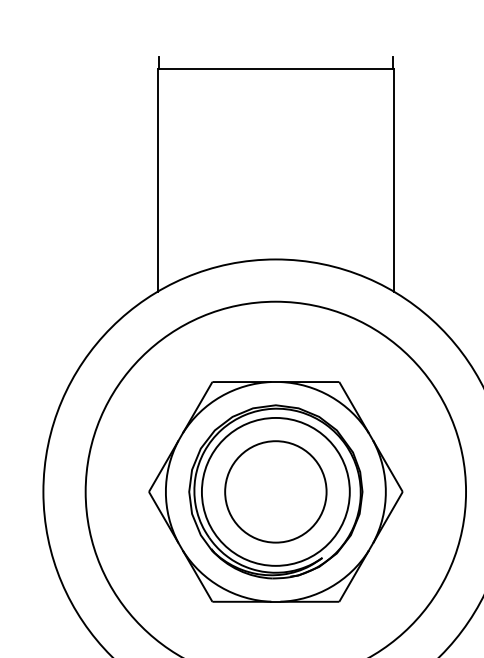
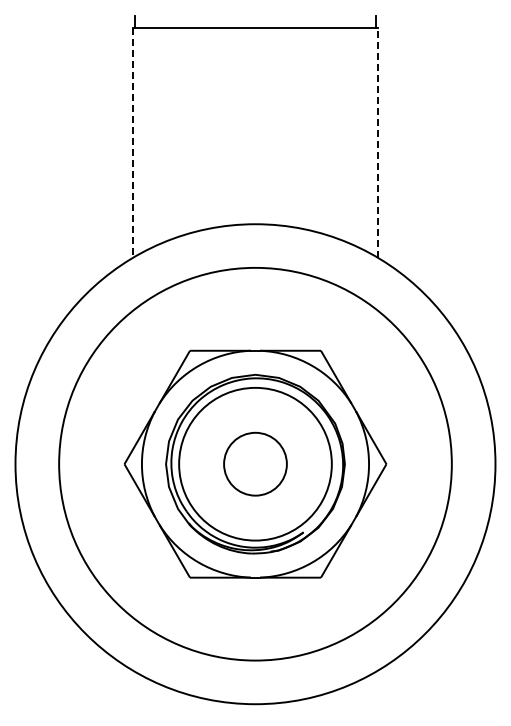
line: (157, 180) -> (133, 142), solid -> dashed
line: (394, 180) -> (377, 142), solid -> dashed
circle: (275, 491) -> (255, 463), size x0.6

